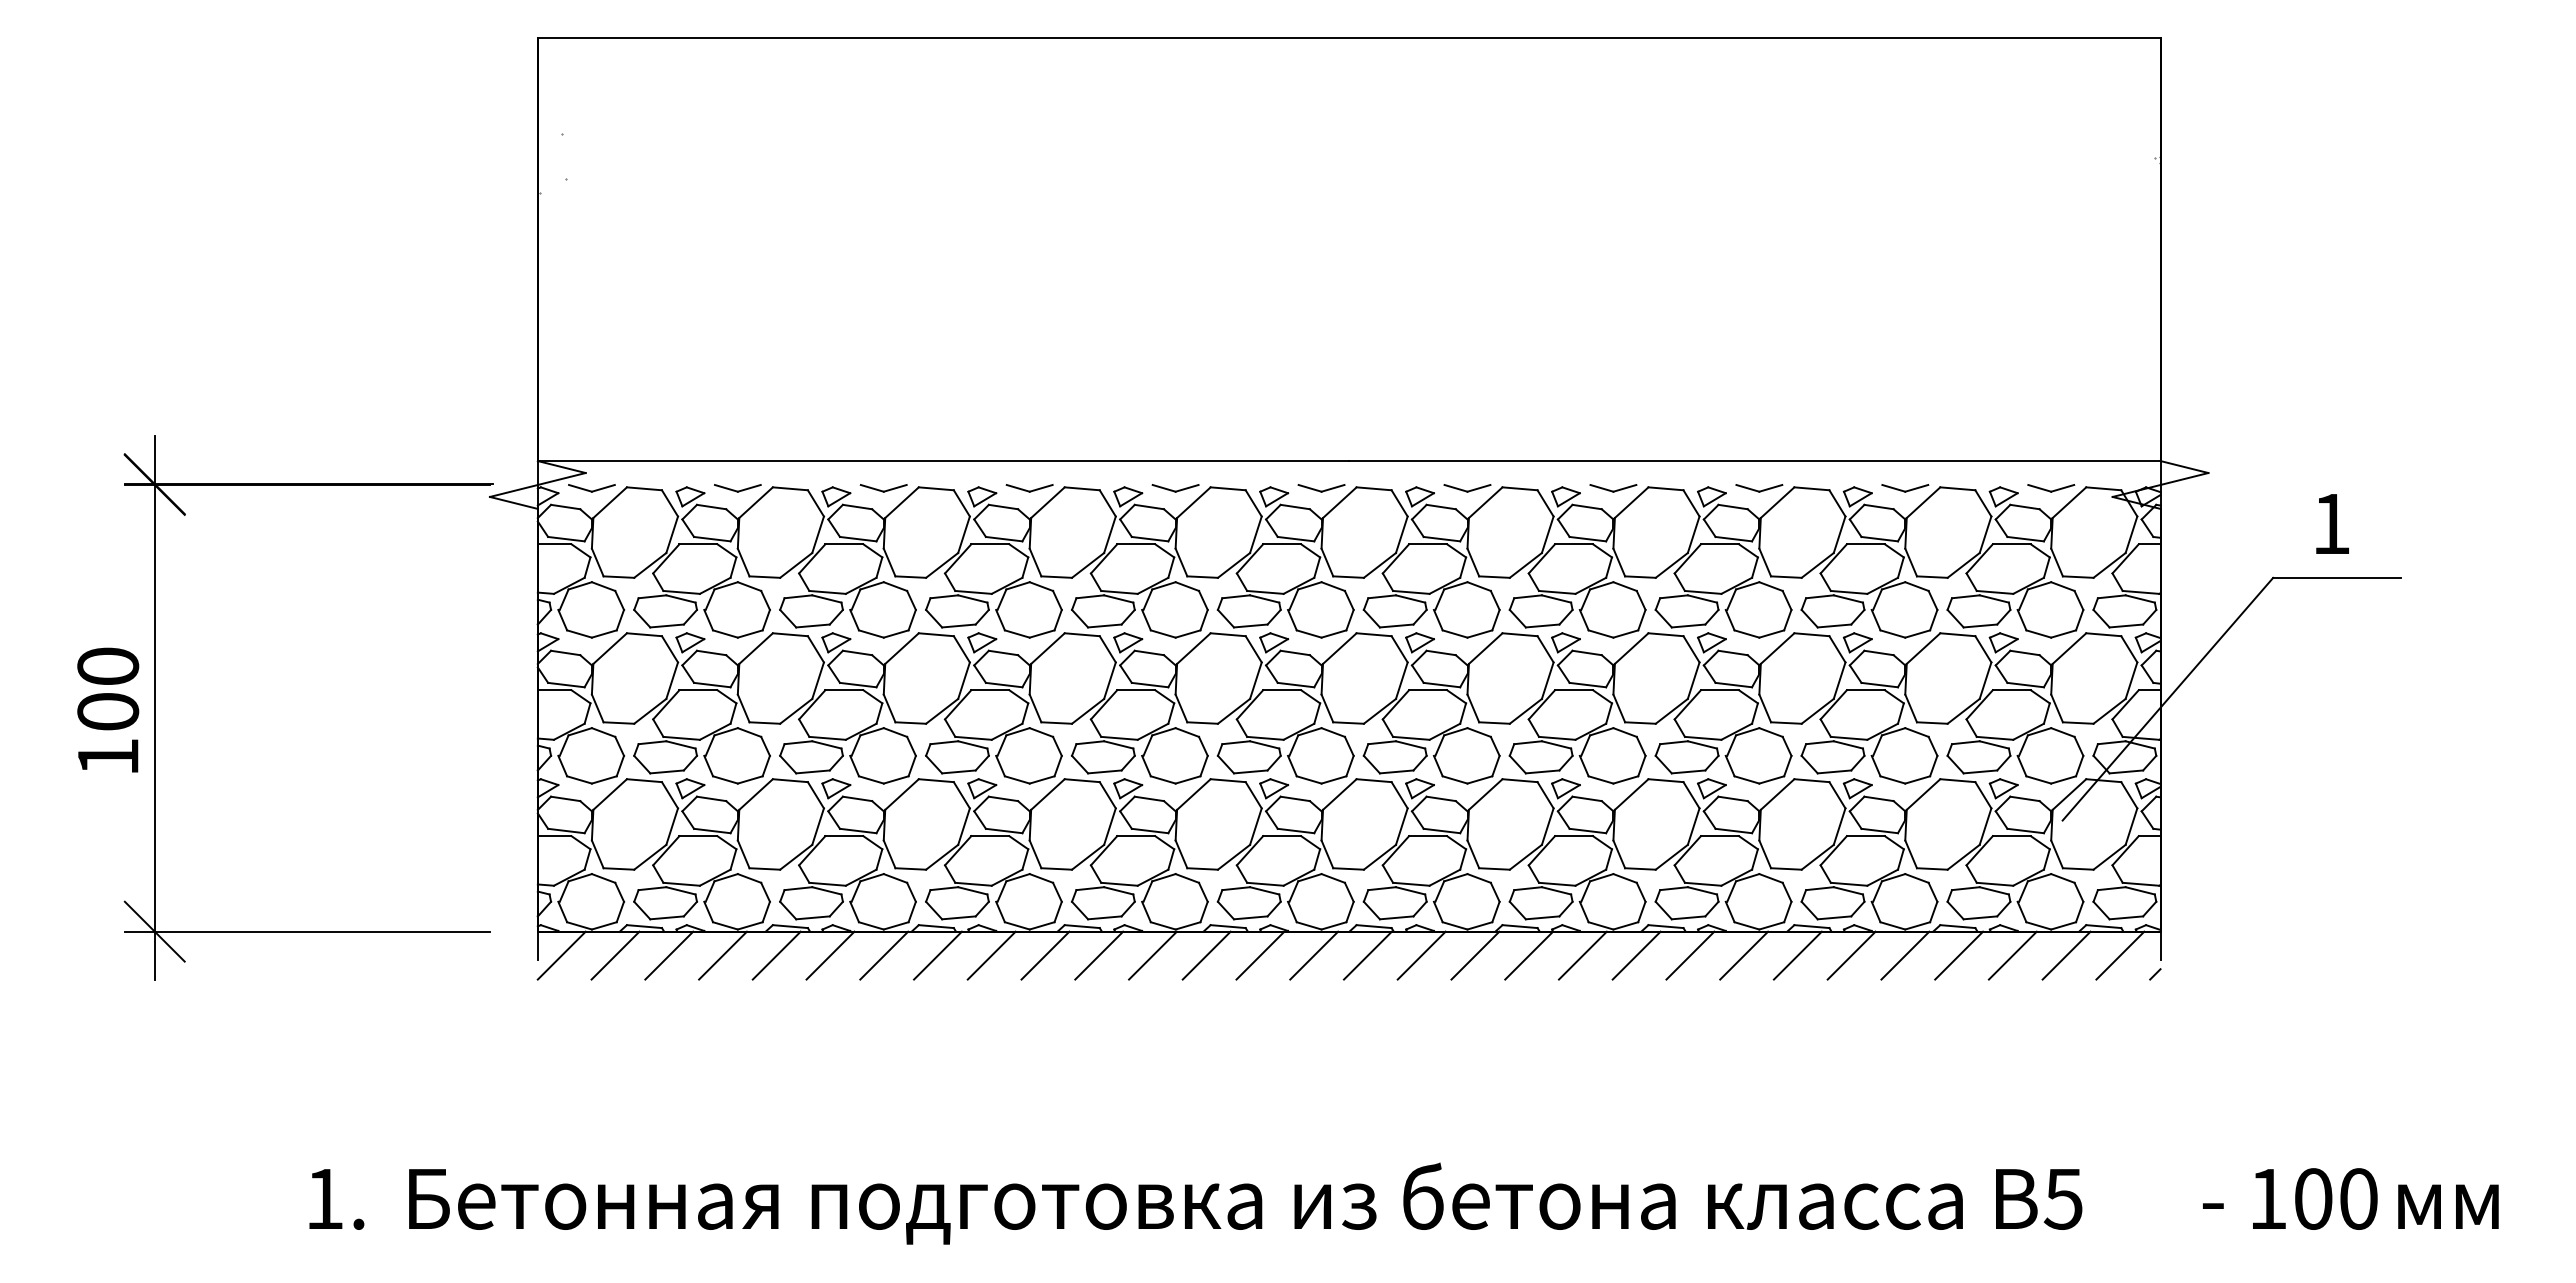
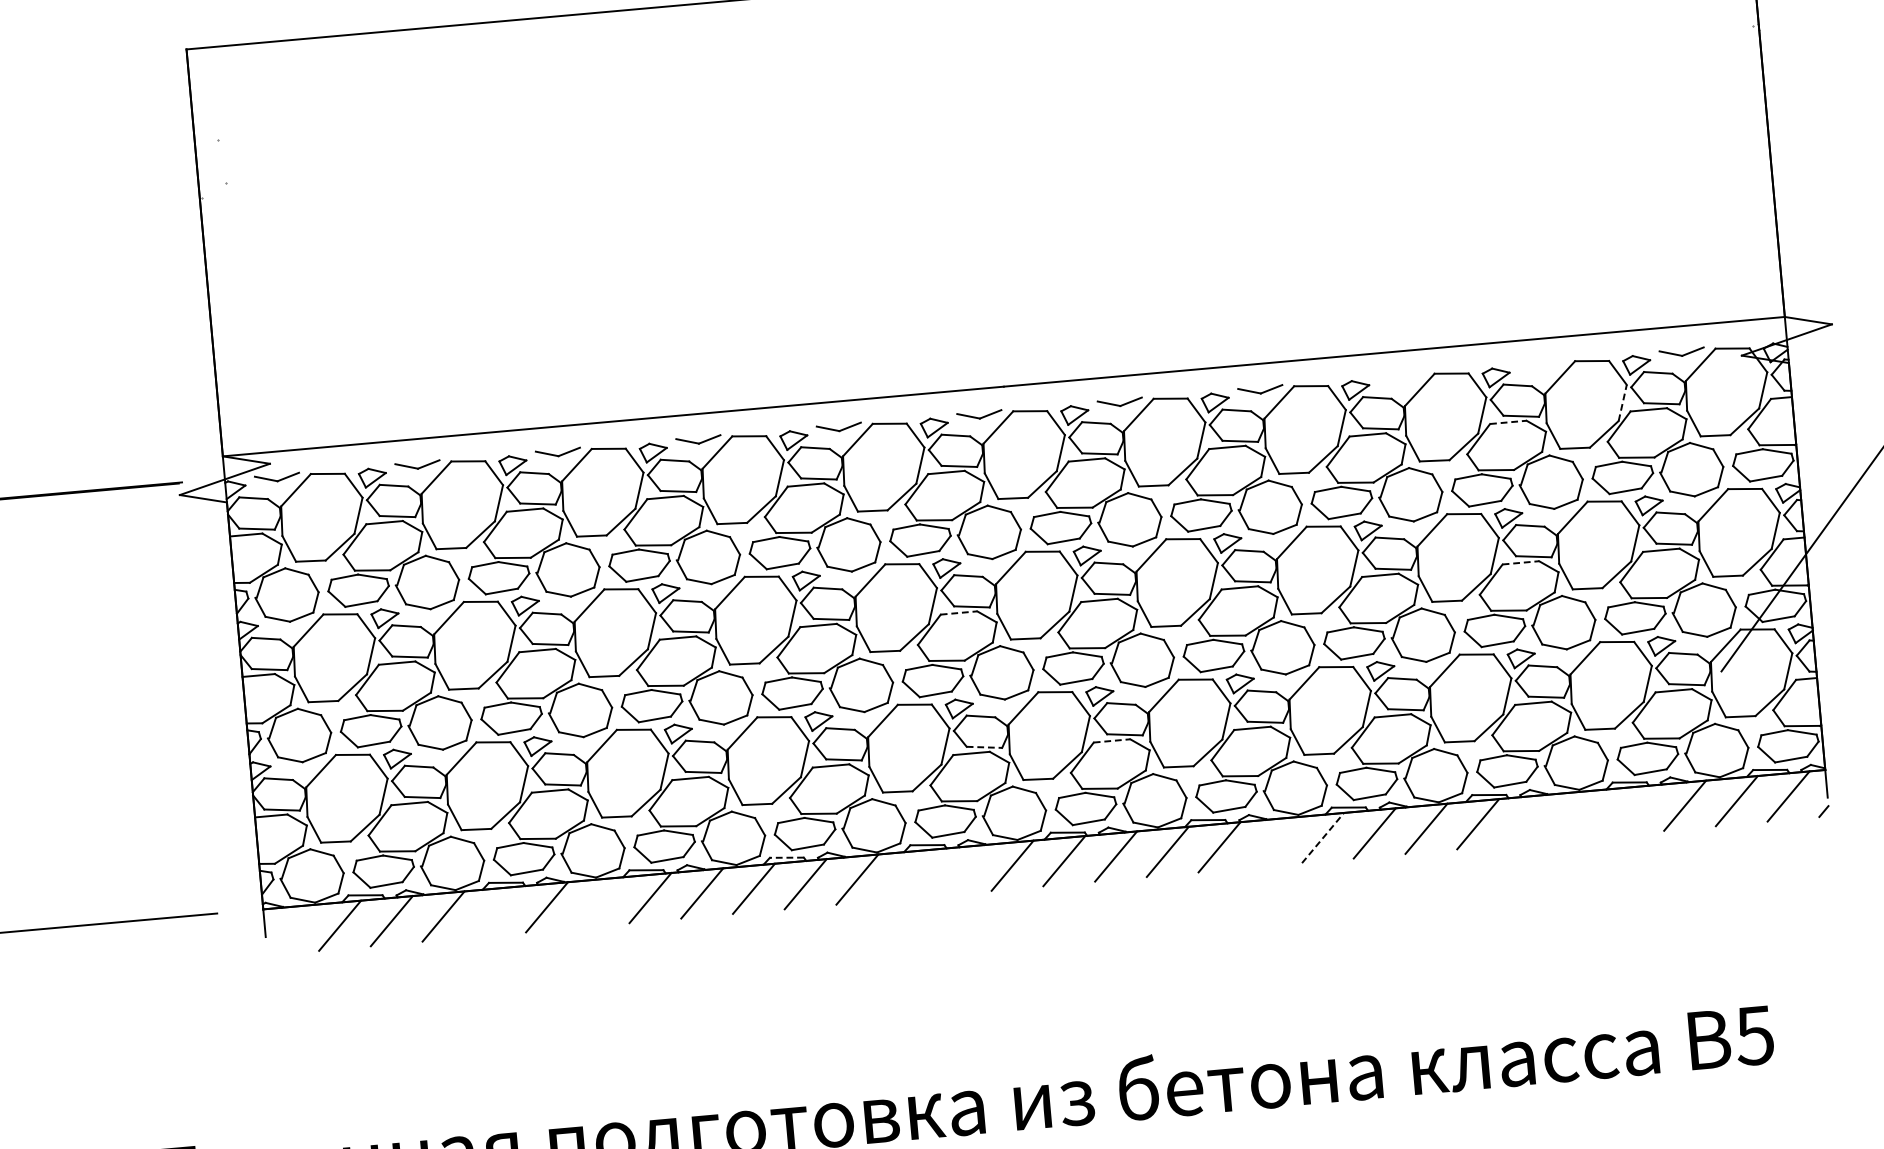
part: (1759, 488) -> (1401, 377), removed
part: (1905, 488) -> (1541, 365), removed
line: (1985, 534) -> (1622, 402), solid -> dashed
line: (1865, 544) -> (1508, 422), solid -> dashed
line: (1282, 690) -> (959, 613), solid -> dashed
line: (1865, 690) -> (1520, 563), solid -> dashed
line: (1296, 831) -> (984, 747), solid -> dashed
line: (1428, 836) -> (1112, 741), solid -> dashed
line: (1082, 926) -> (787, 857), solid -> dashed
line: (561, 955) -> (288, 930), removed
line: (776, 955) -> (495, 911), removed
line: (884, 955) -> (599, 902), removed
line: (1206, 955) -> (908, 874), removed
line: (1260, 955) -> (960, 870), removed
line: (1582, 955) -> (1270, 842), removed
line: (1636, 955) -> (1322, 837), solid -> dashed
line: (1851, 955) -> (1529, 819), removed
line: (1905, 955) -> (1581, 814), removed
line: (1959, 955) -> (1633, 810), removed

